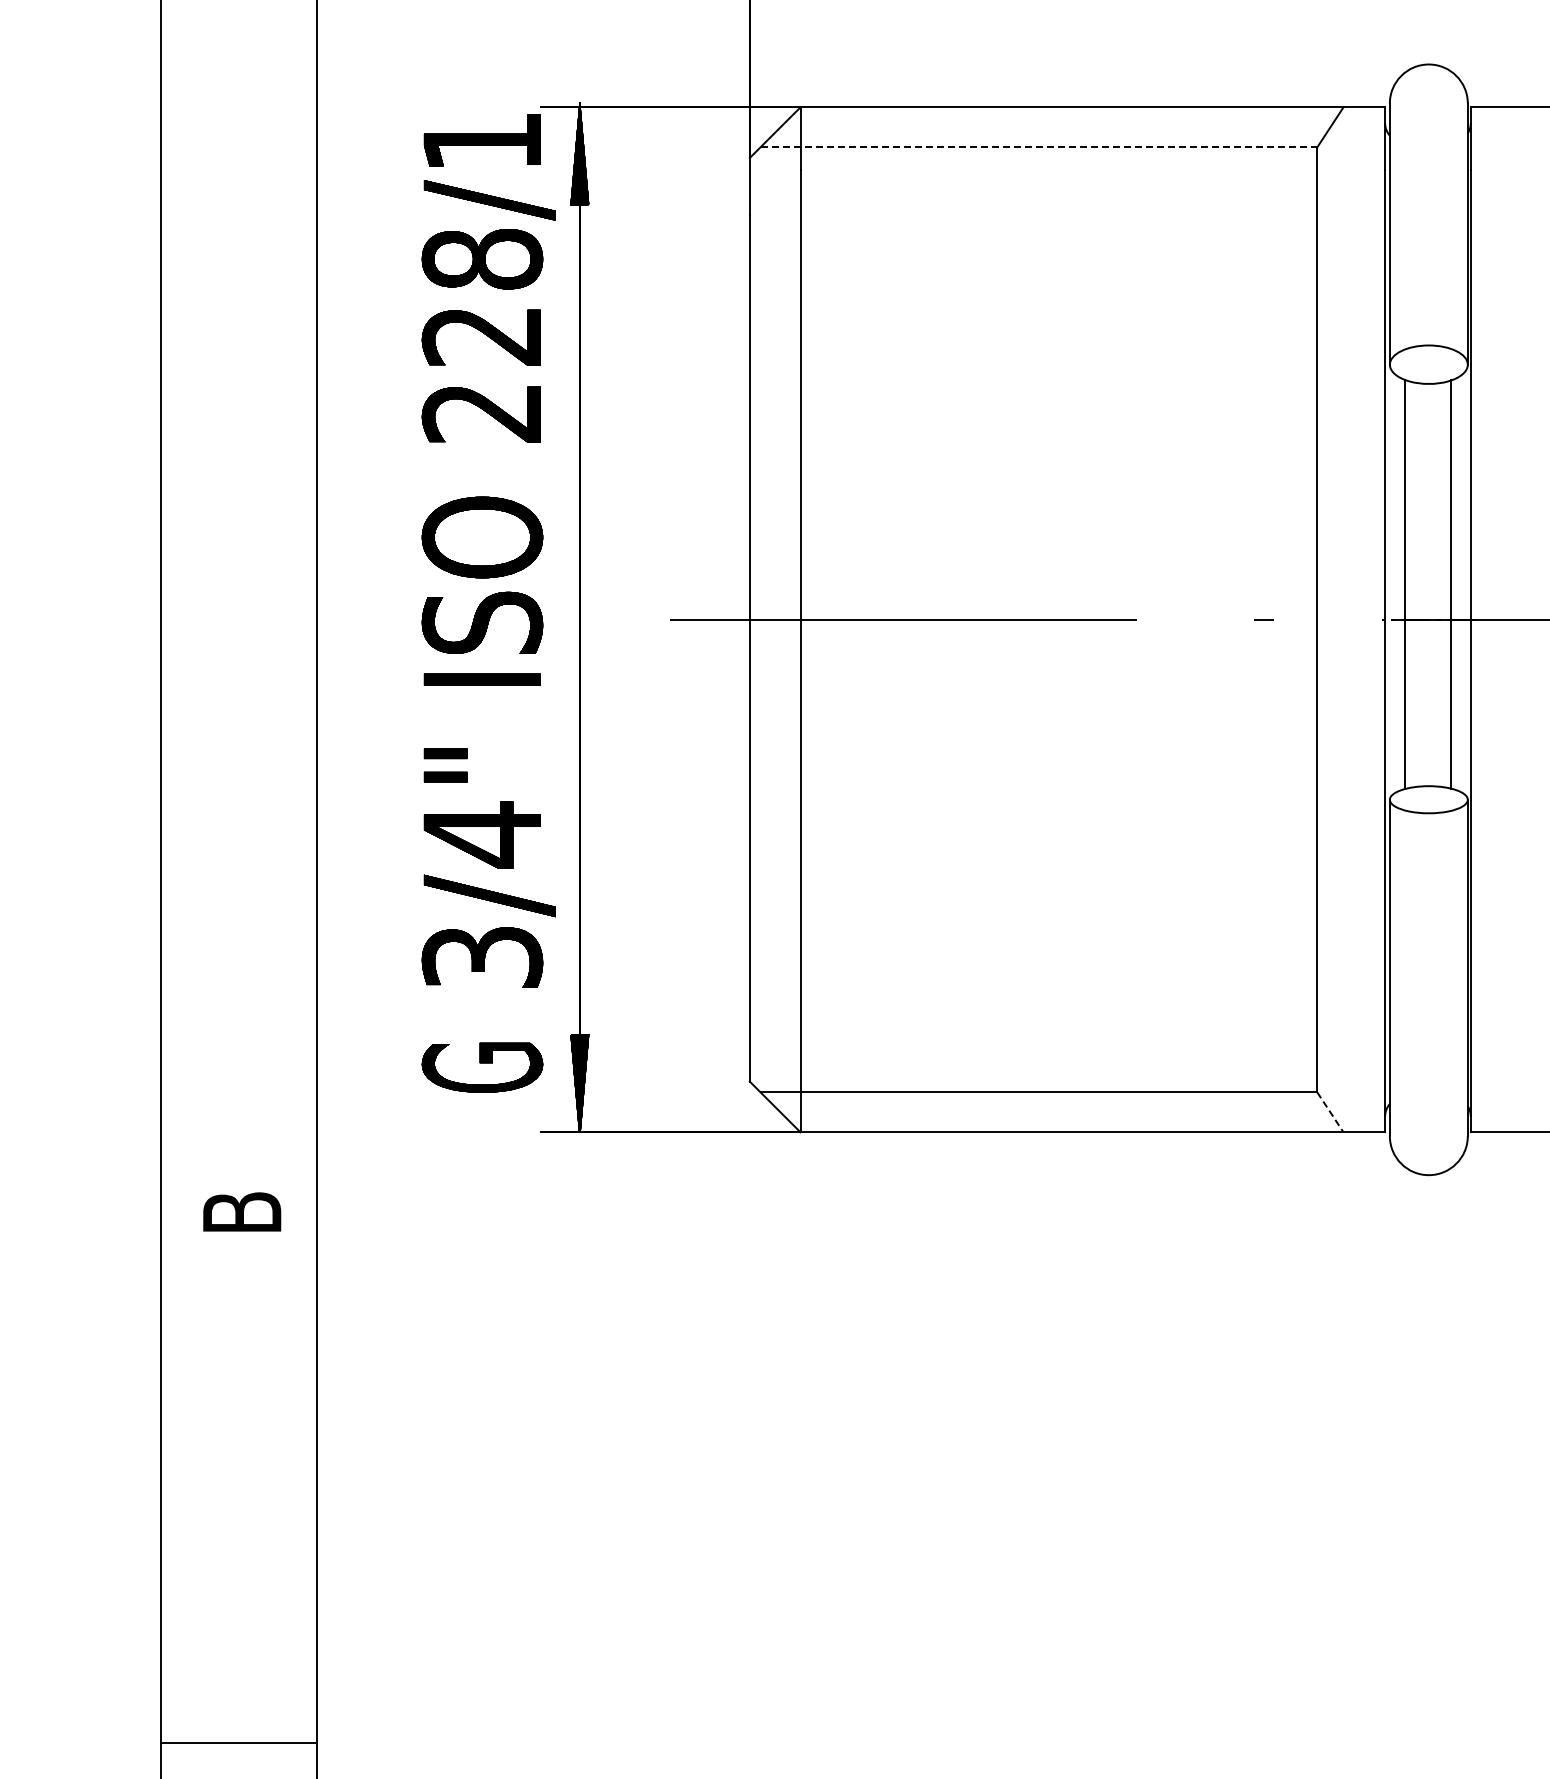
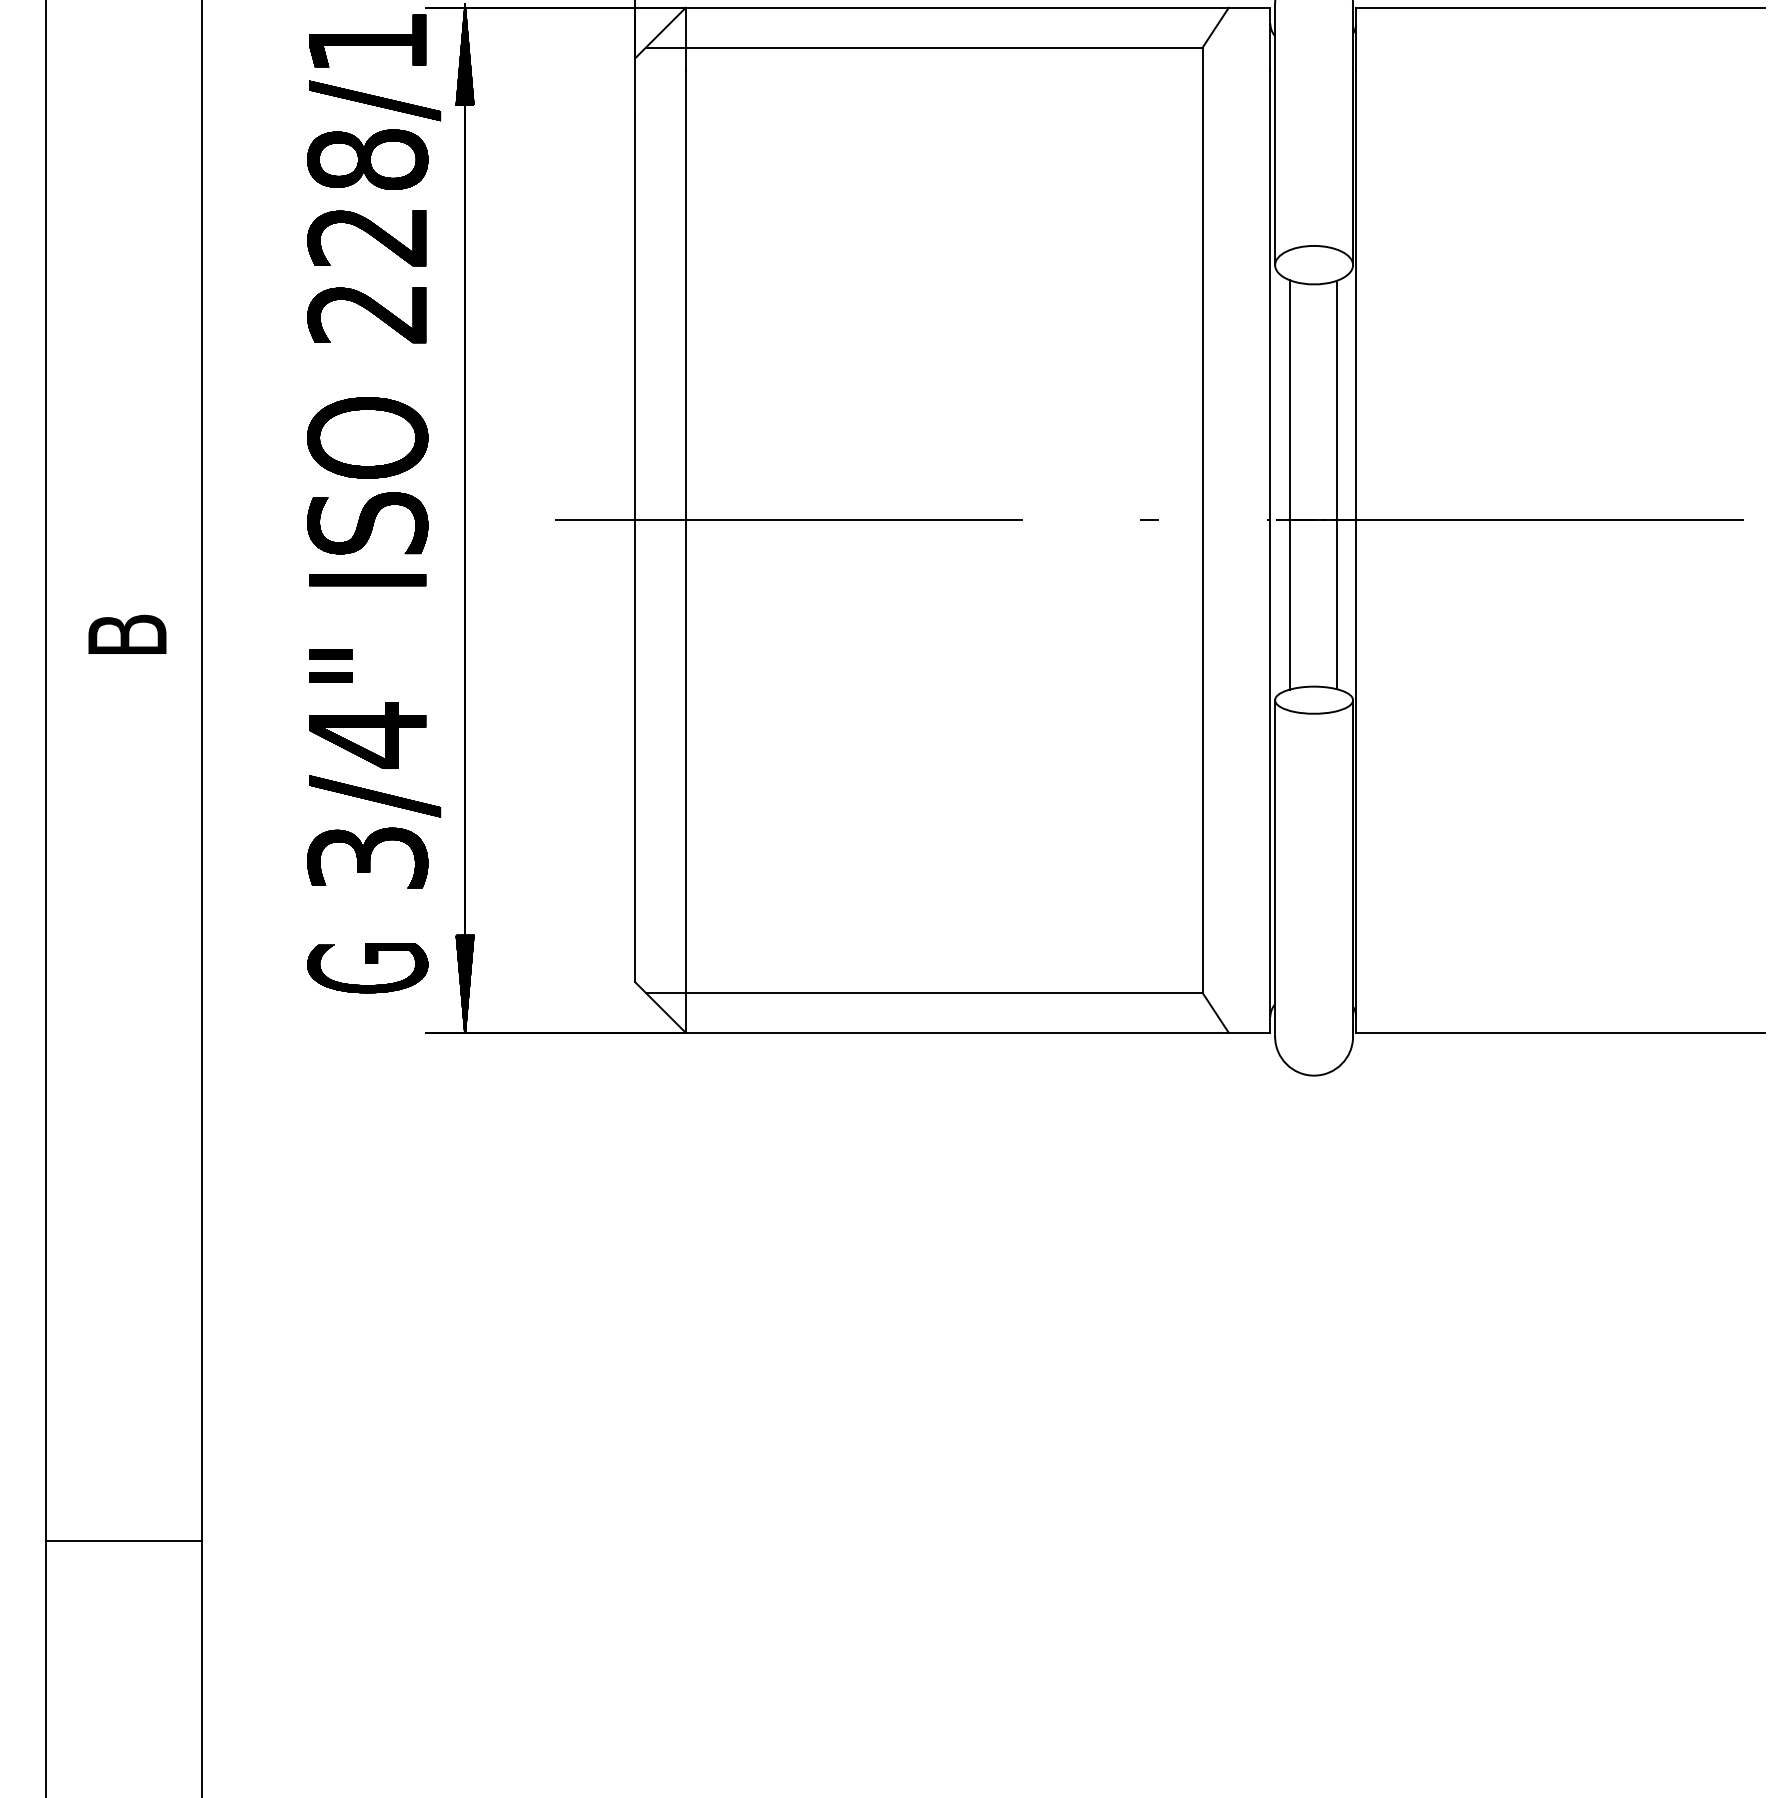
line: (1039, 147) -> (924, 47), dashed -> solid
line: (1330, 1112) -> (1215, 1012), dashed -> solid
text: (242, 1211) -> (127, 633), moved
line: (238, 1743) -> (123, 1541), moved

